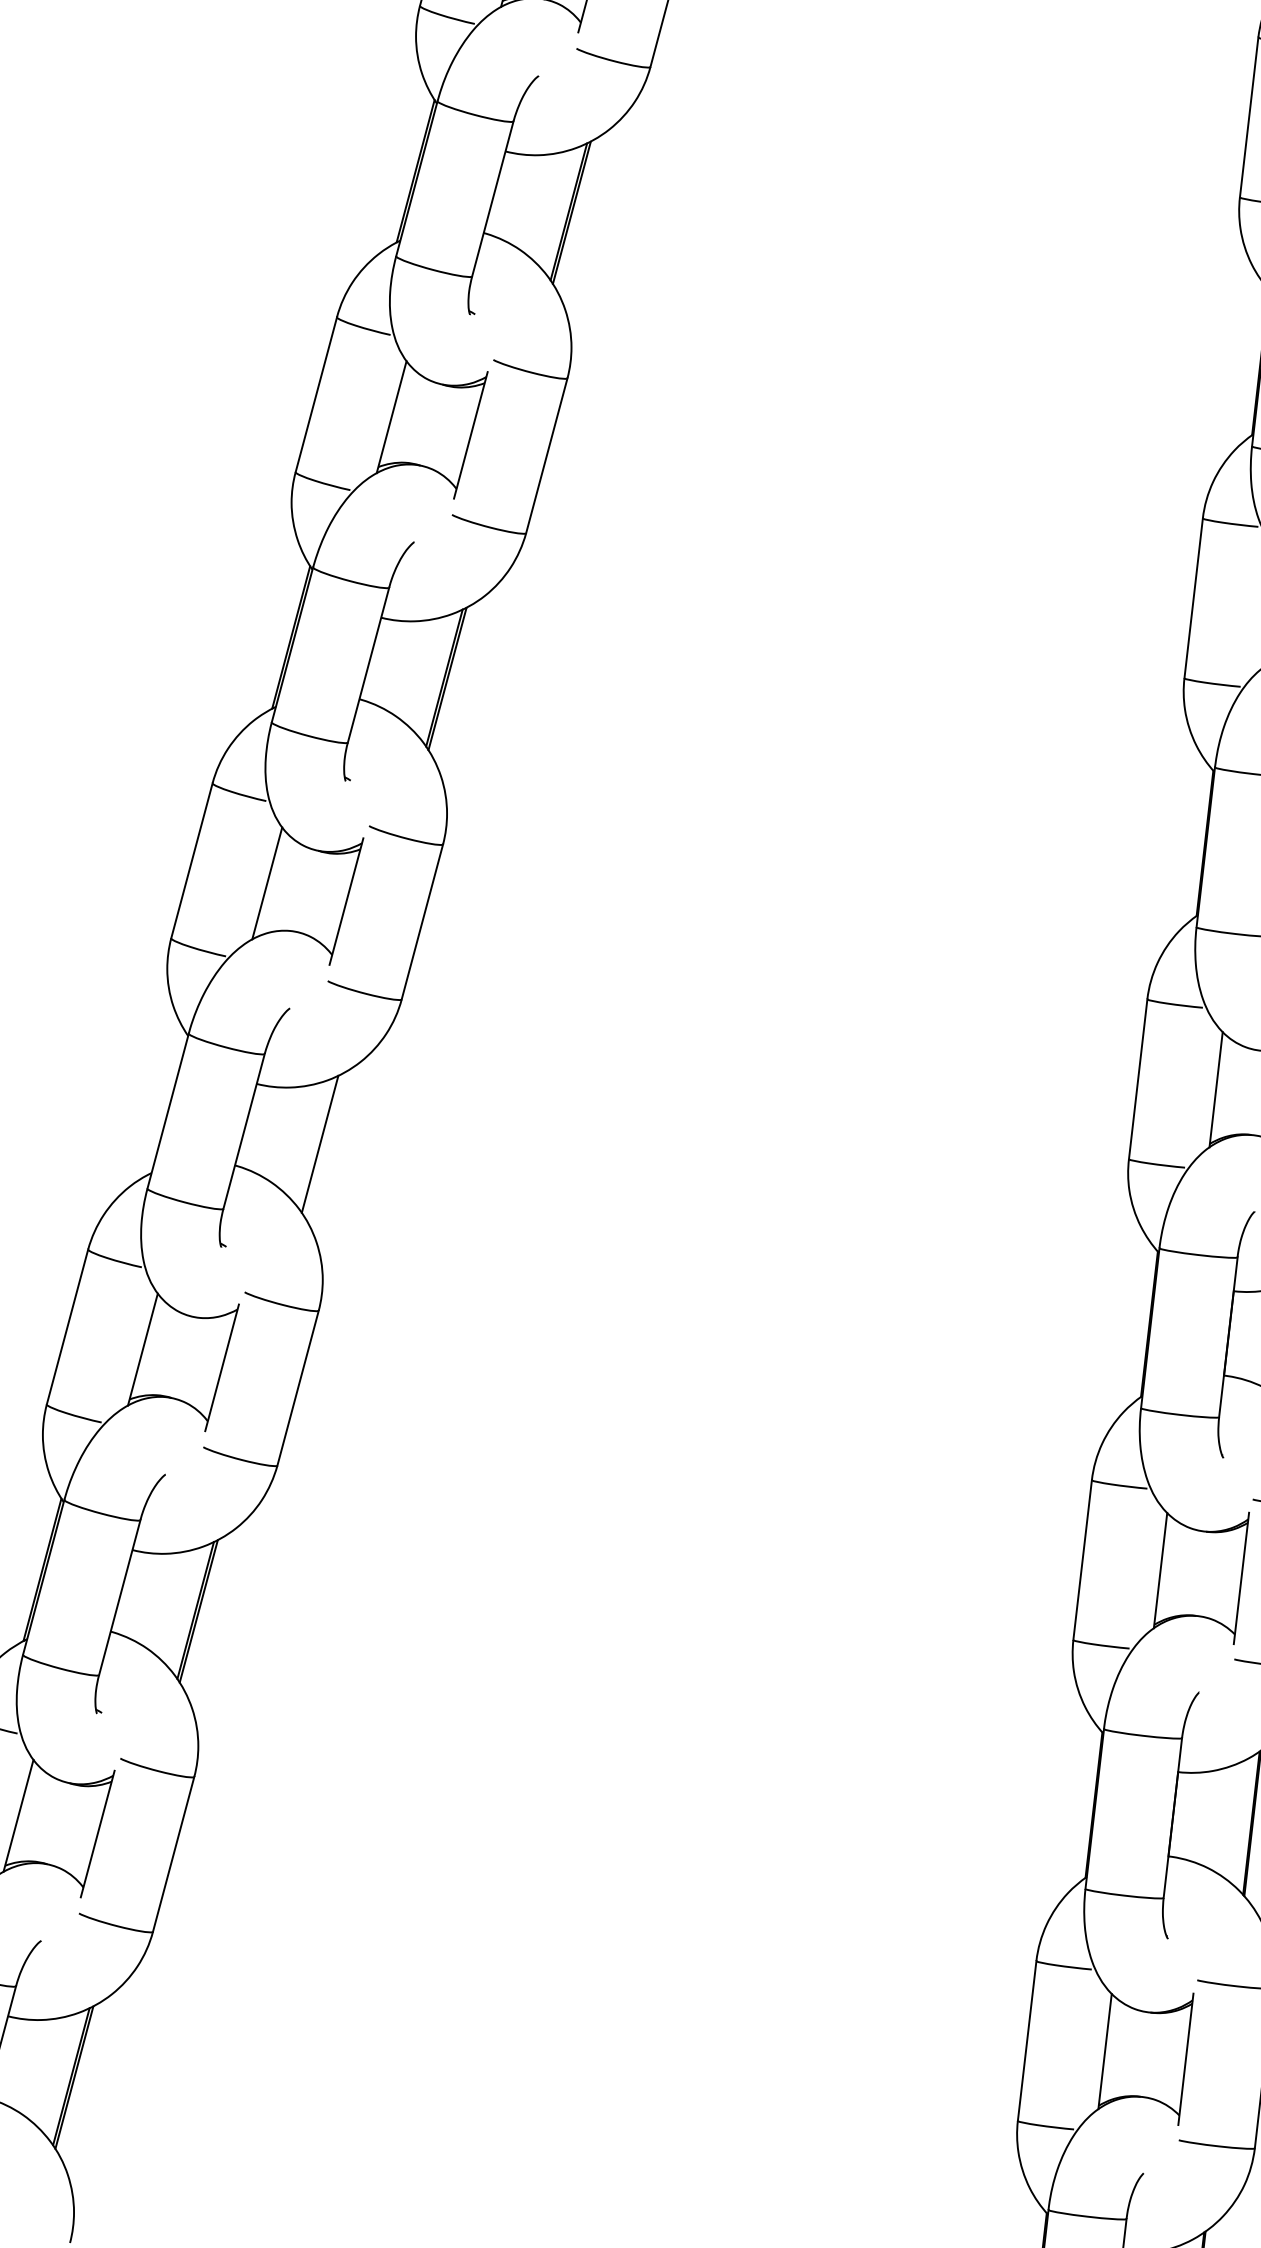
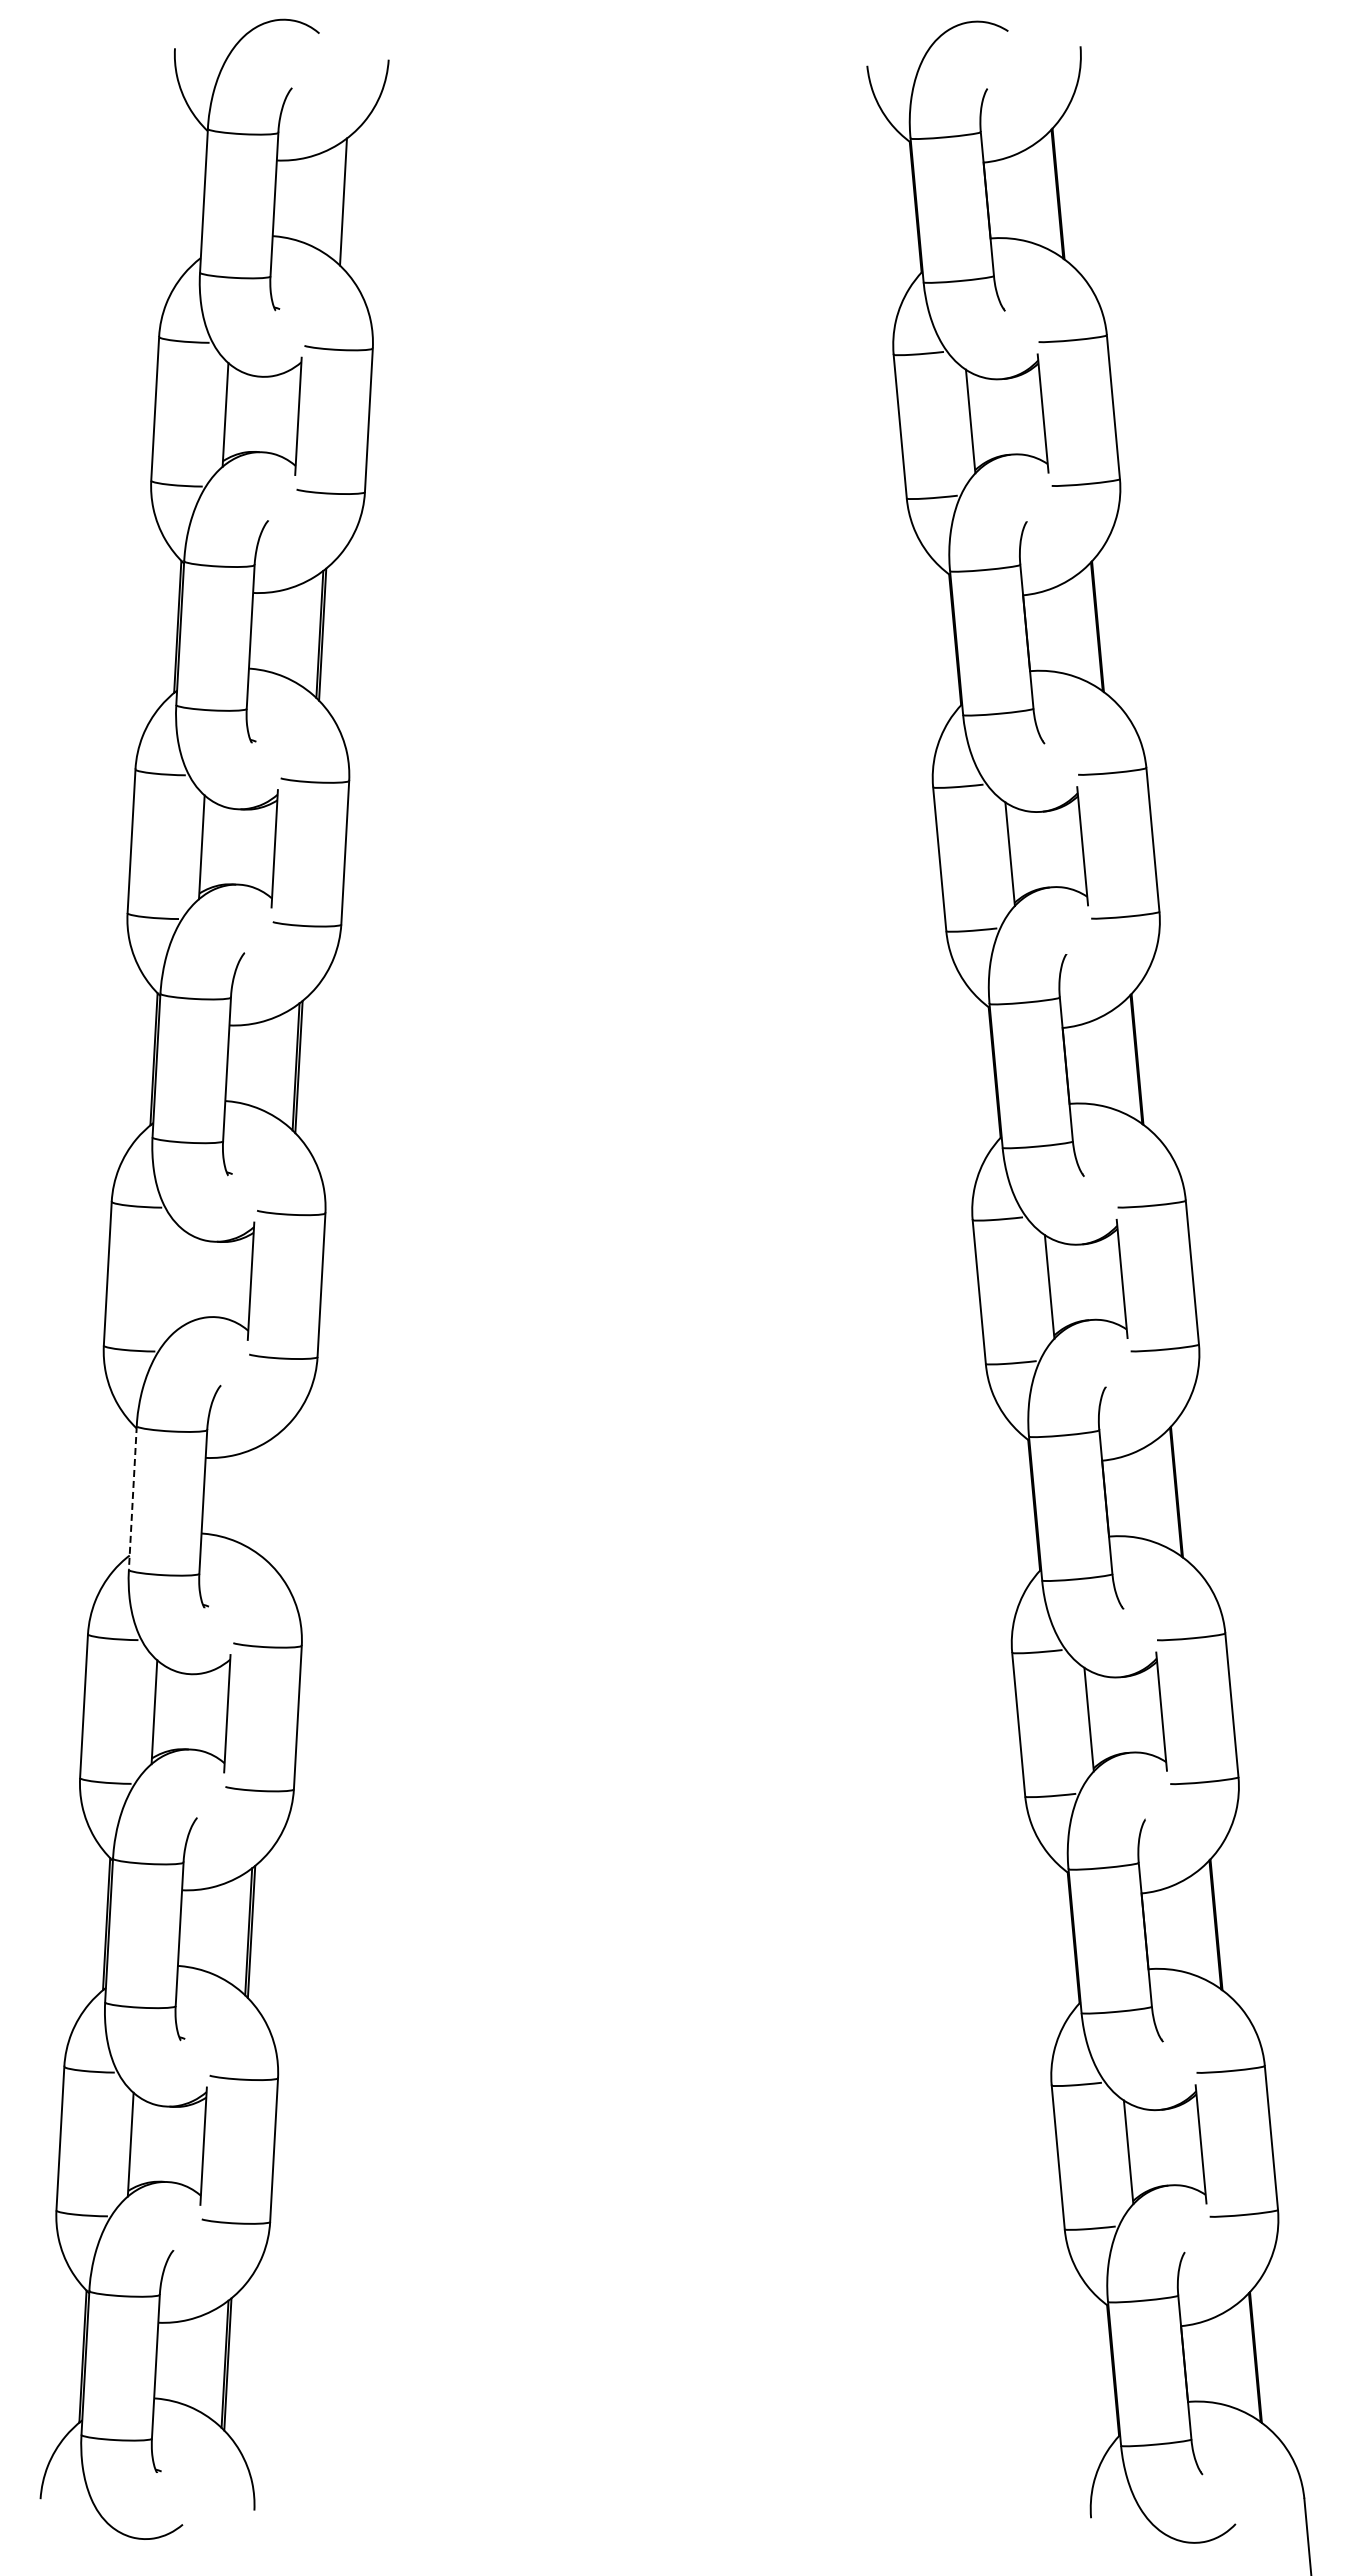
line: (267, 883) -> (178, 1279), removed
line: (167, 1111) -> (132, 1498), solid -> dashed
line: (319, 1143) -> (271, 1498), removed

